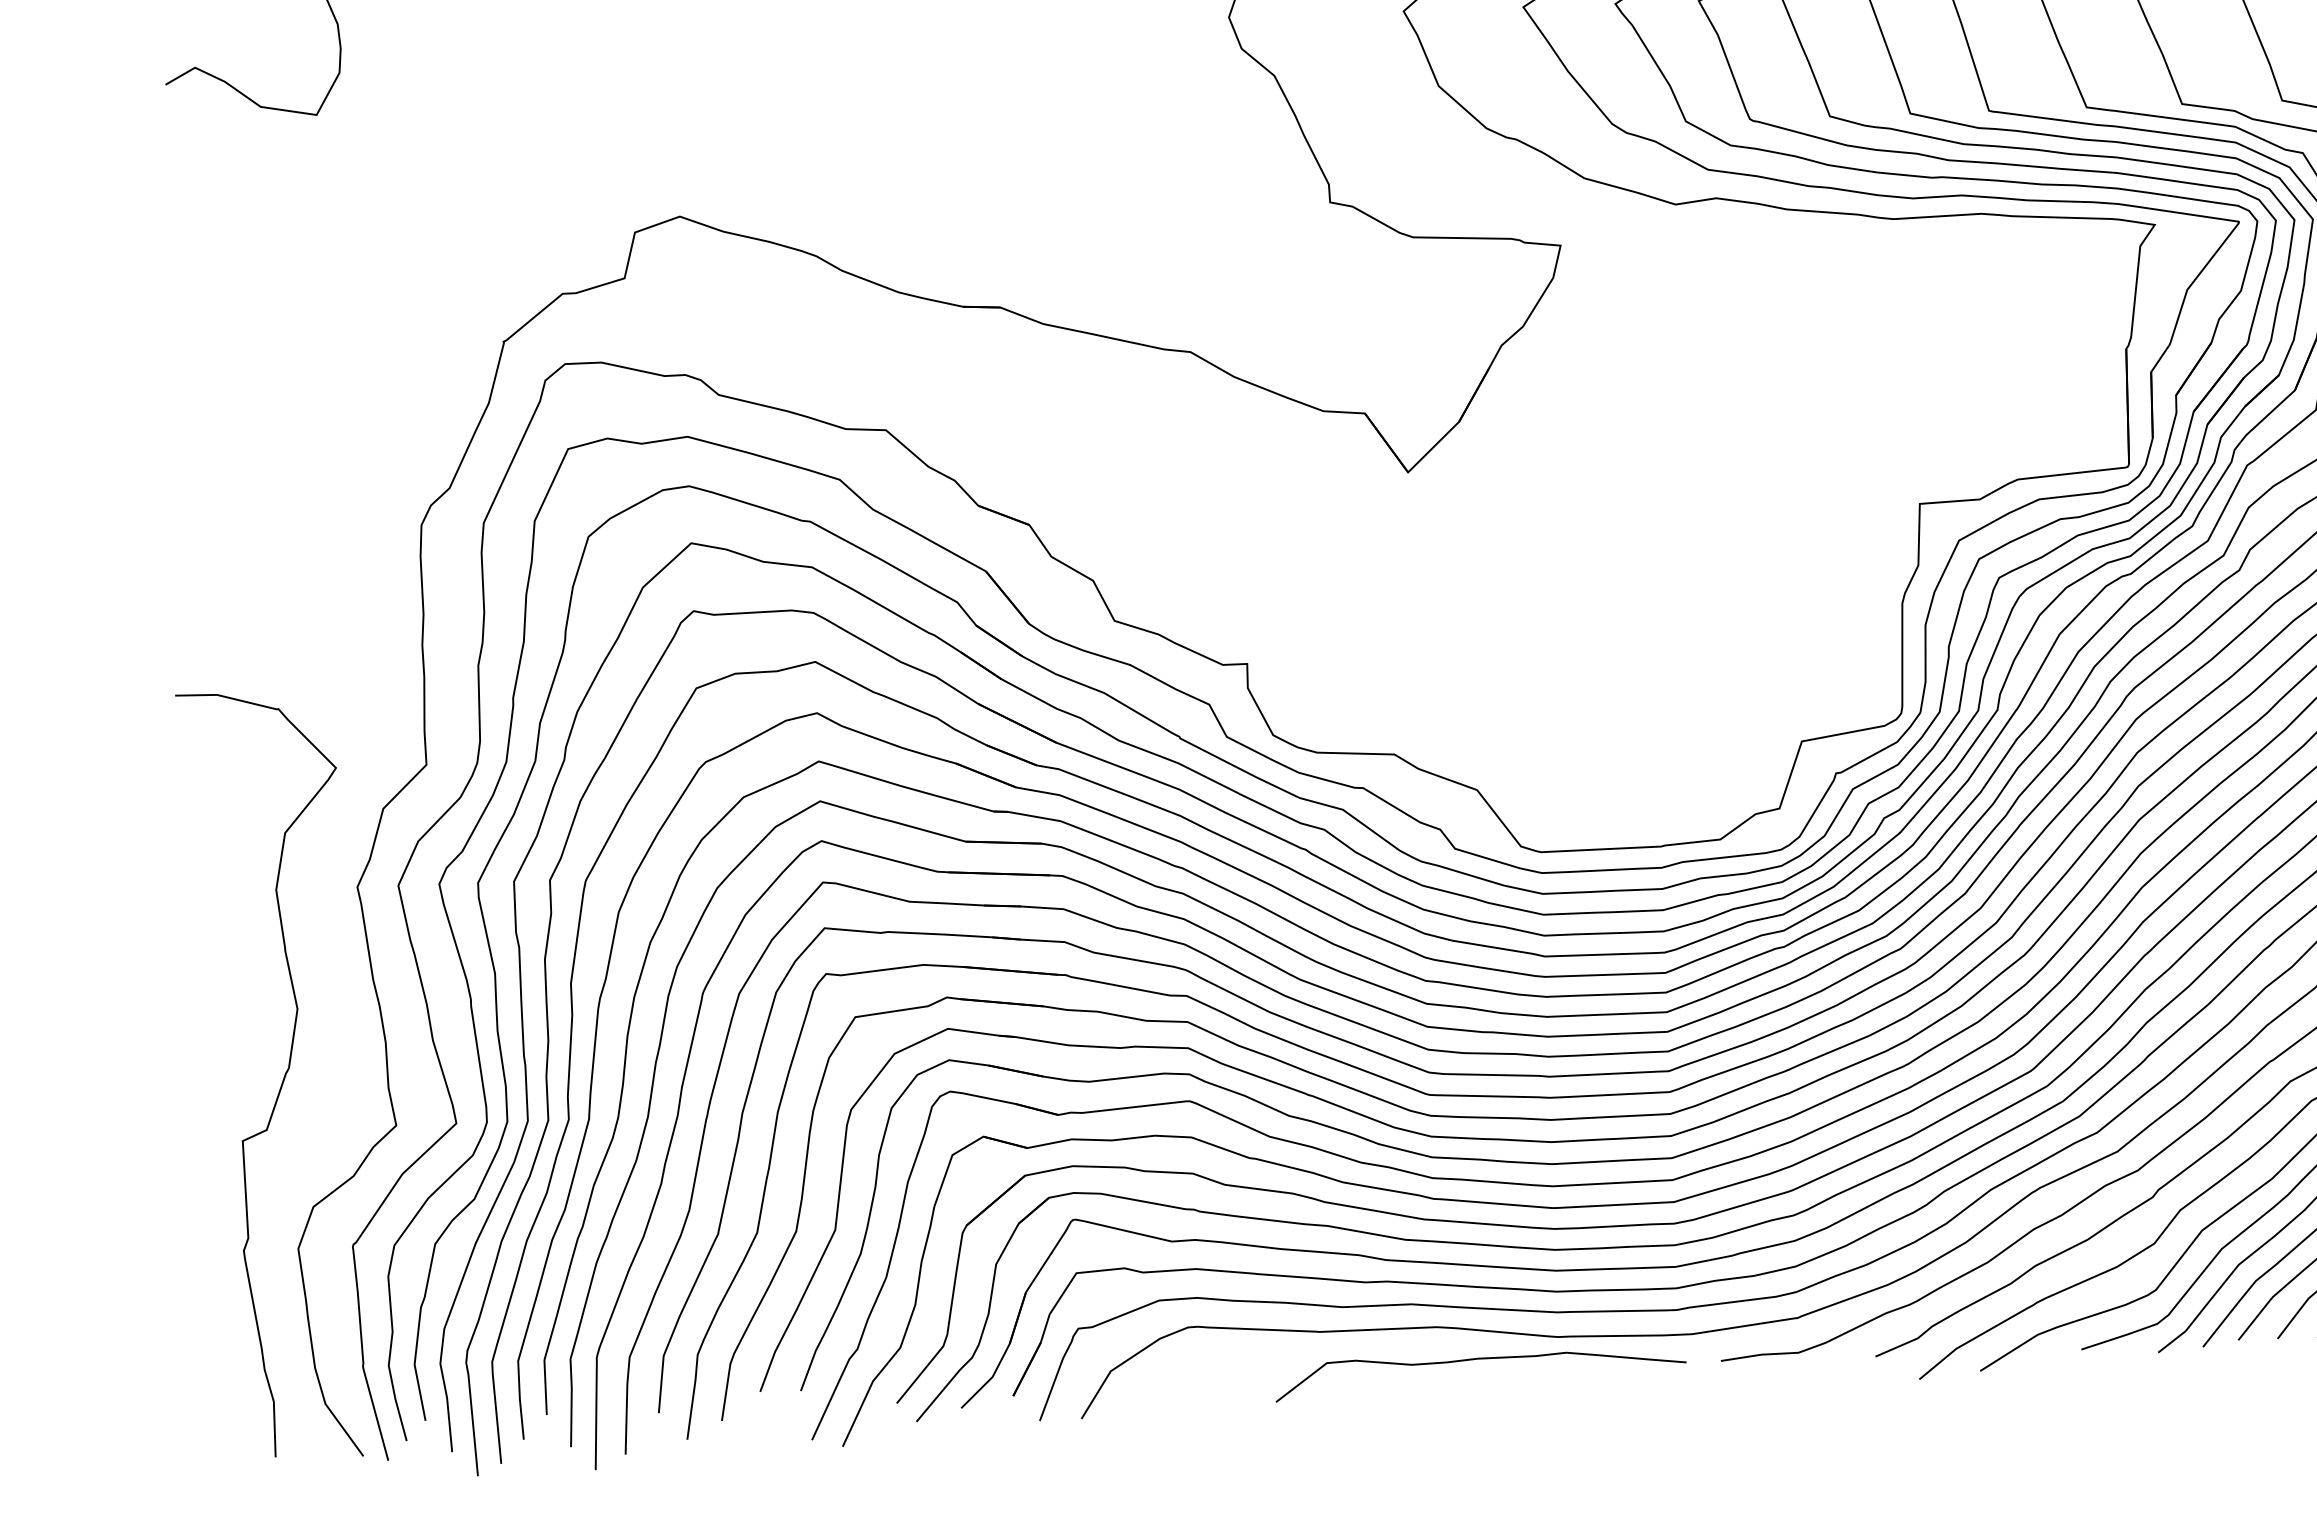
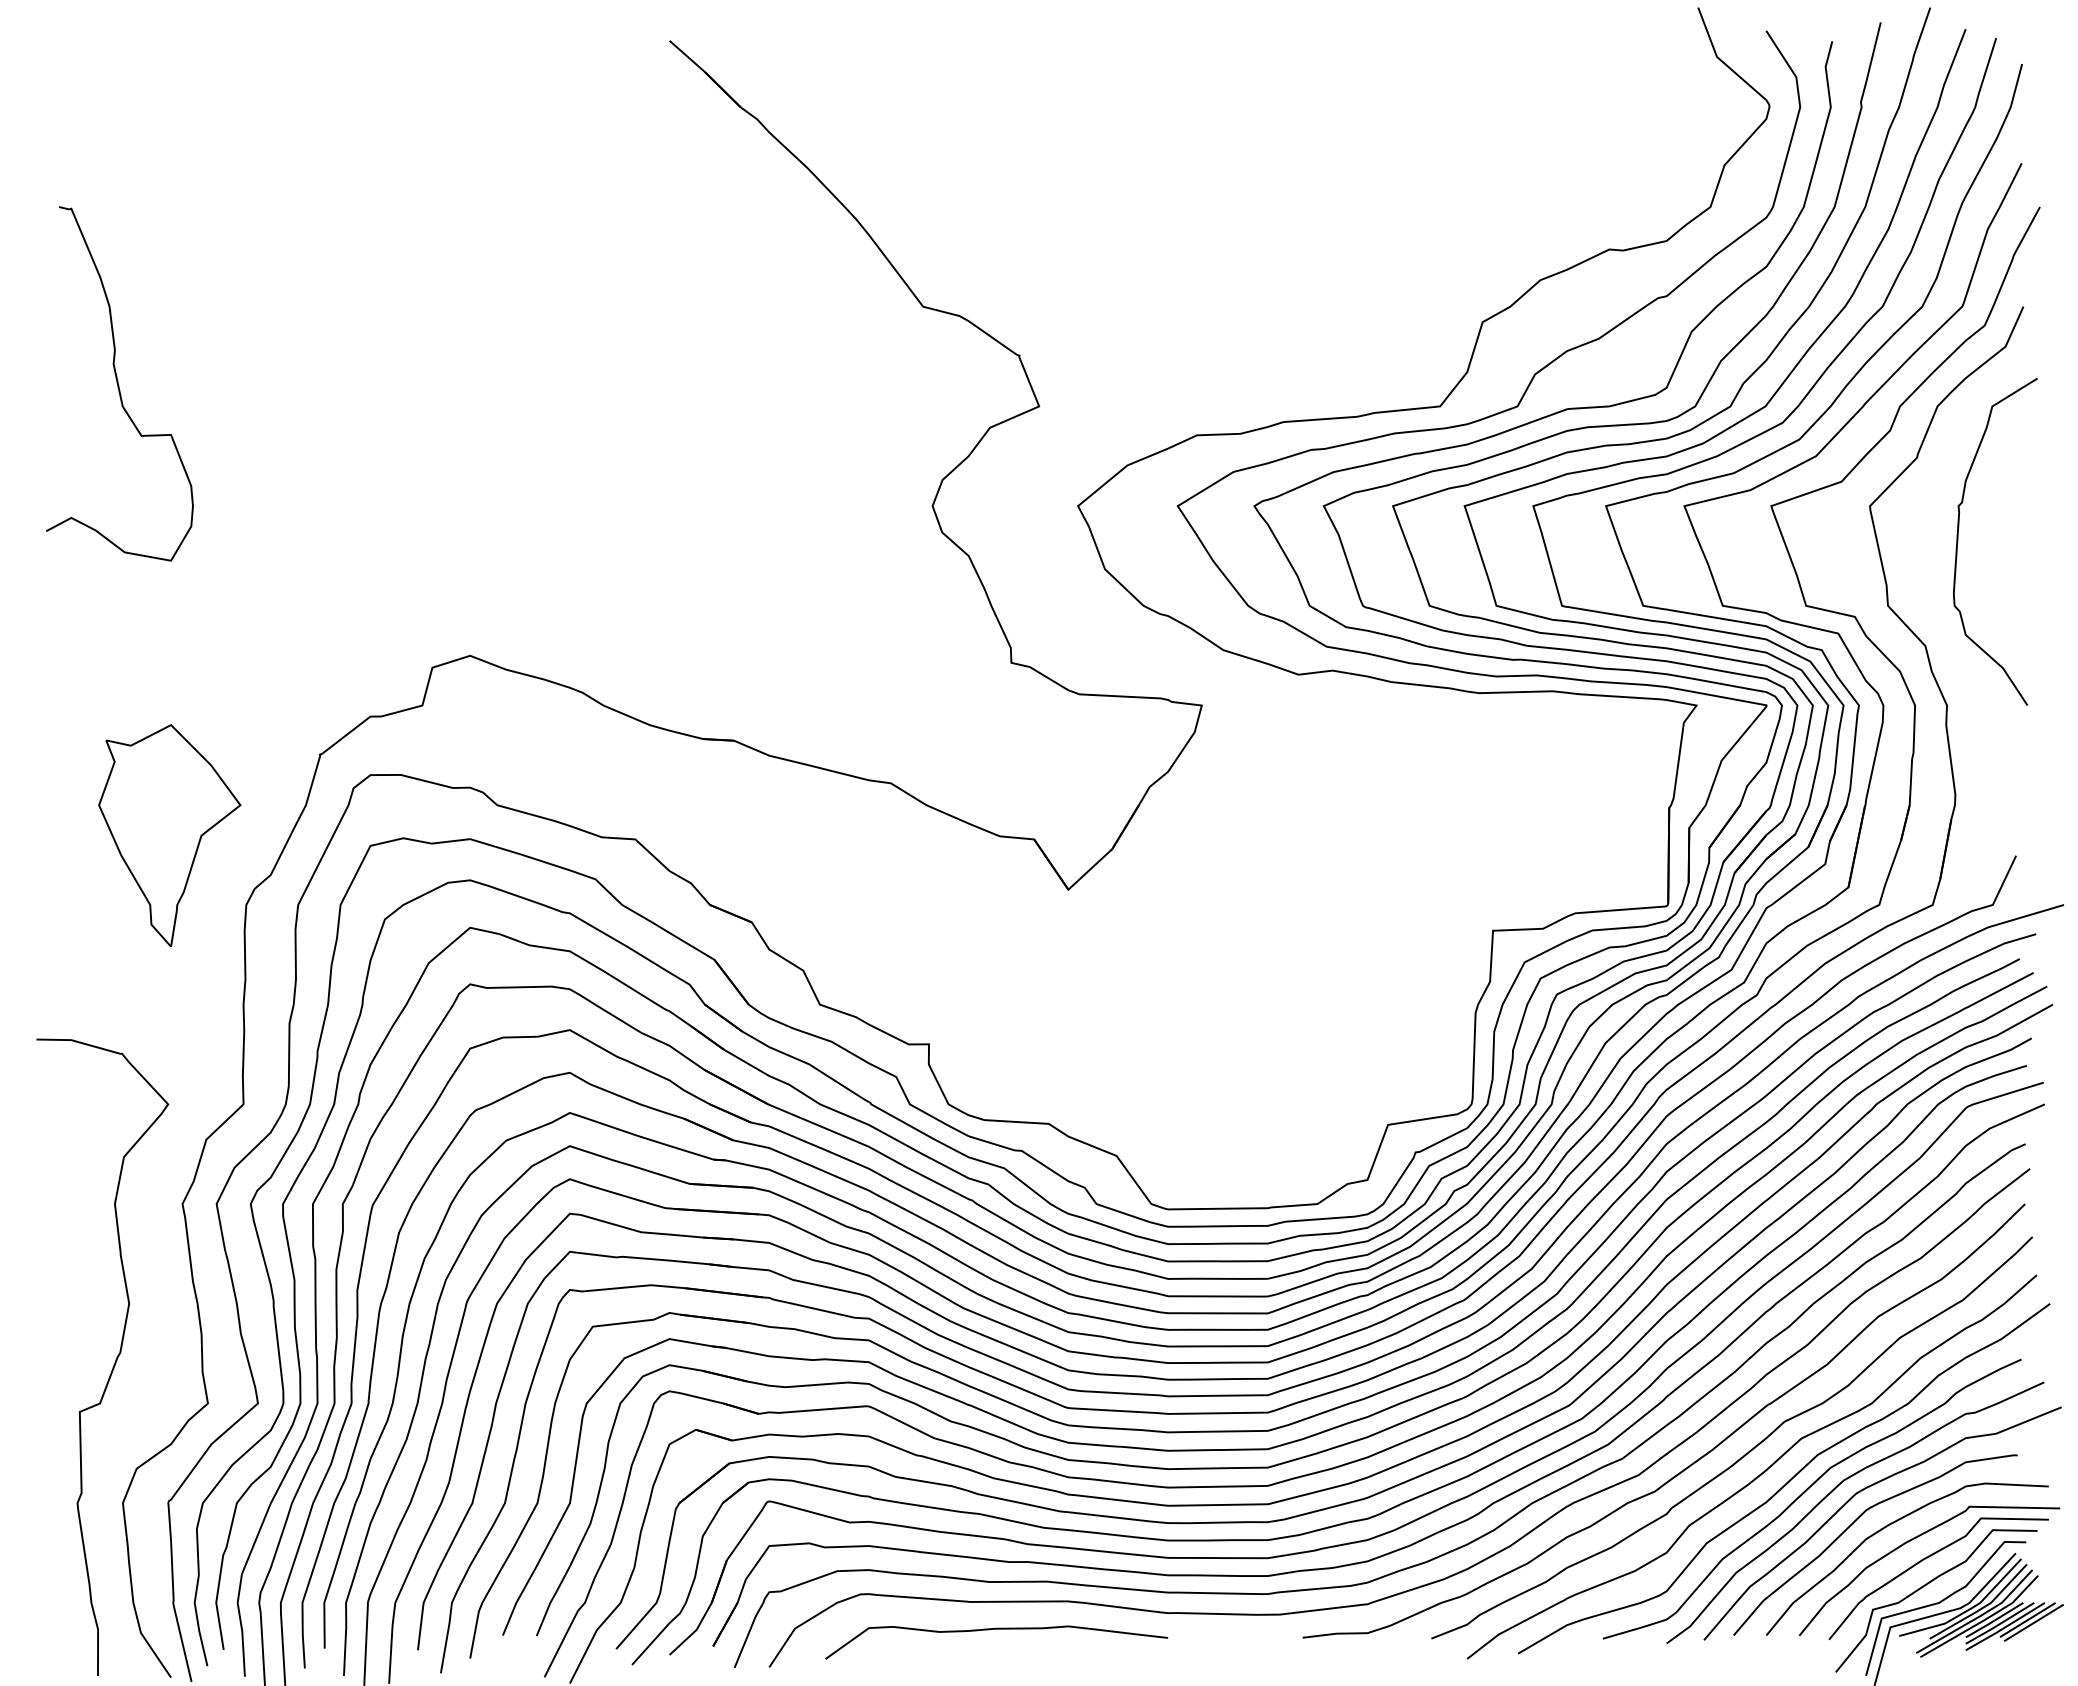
part: (326, 445) -> (169, 835), added
curve: (1480, 1359) -> (996, 1629), moved

